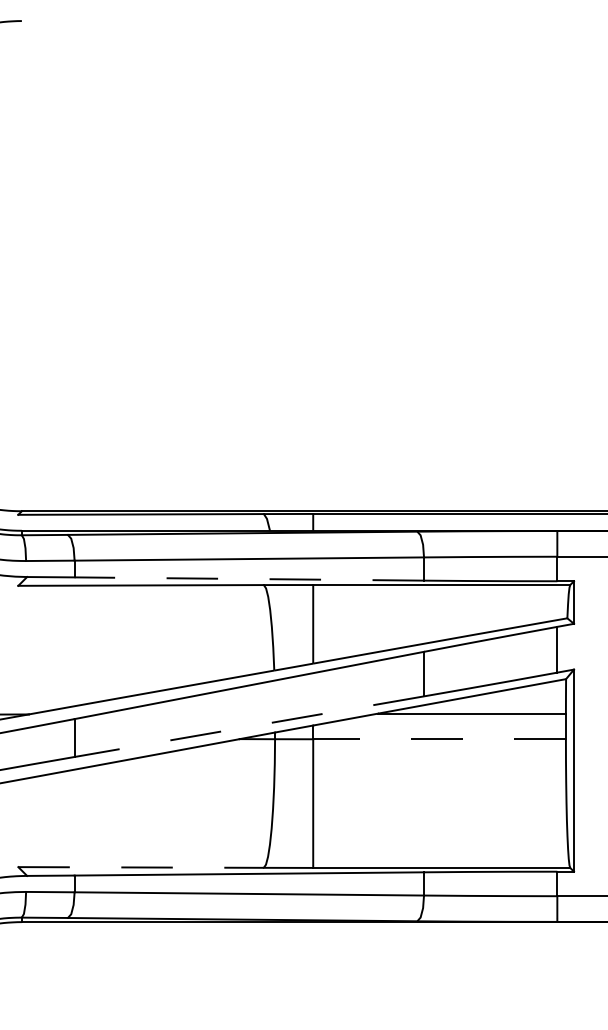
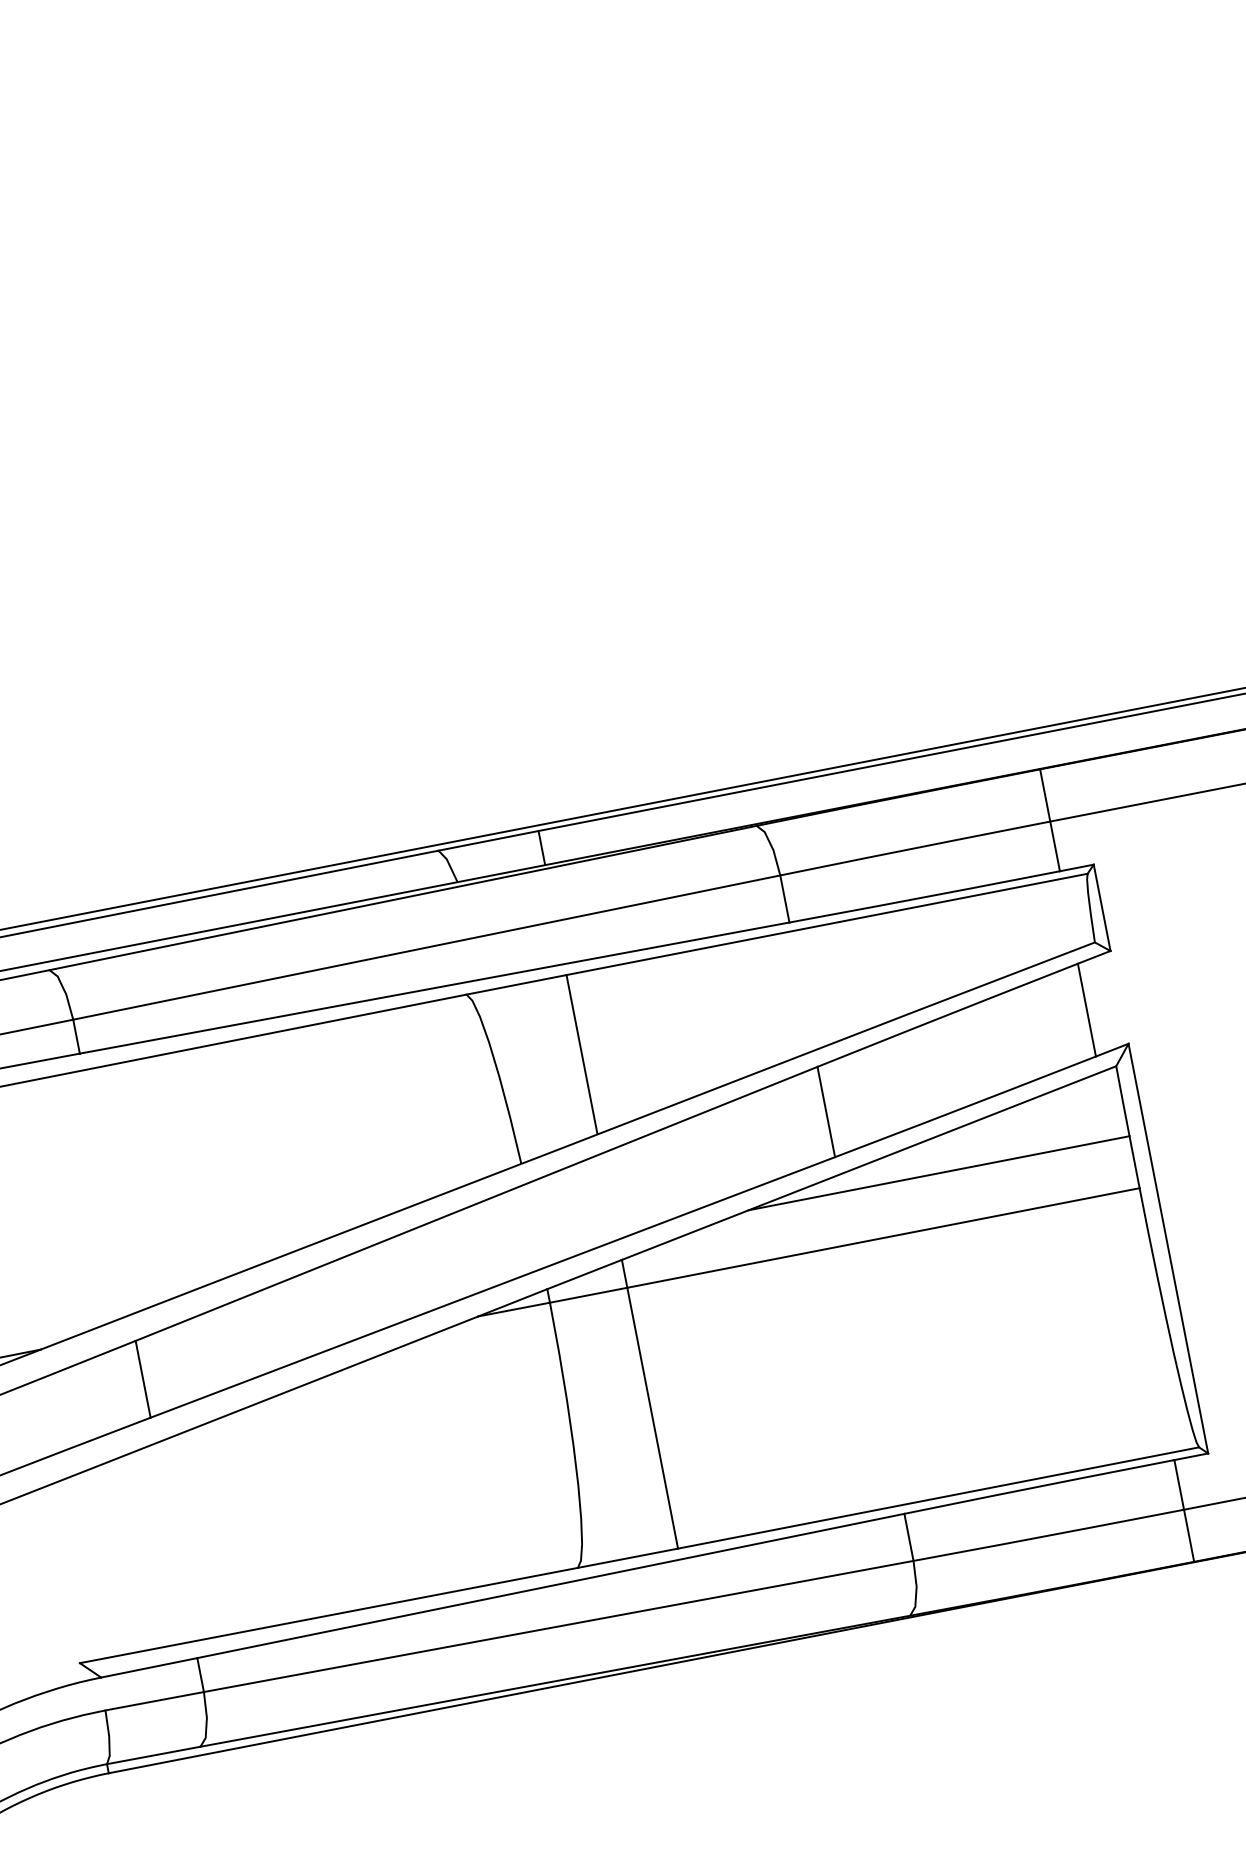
line: (249, 579) -> (435, 989), dashed -> solid
line: (248, 726) -> (491, 1287), dashed -> solid
line: (439, 739) -> (883, 1238), dashed -> solid
line: (141, 867) -> (329, 1615), dashed -> solid

